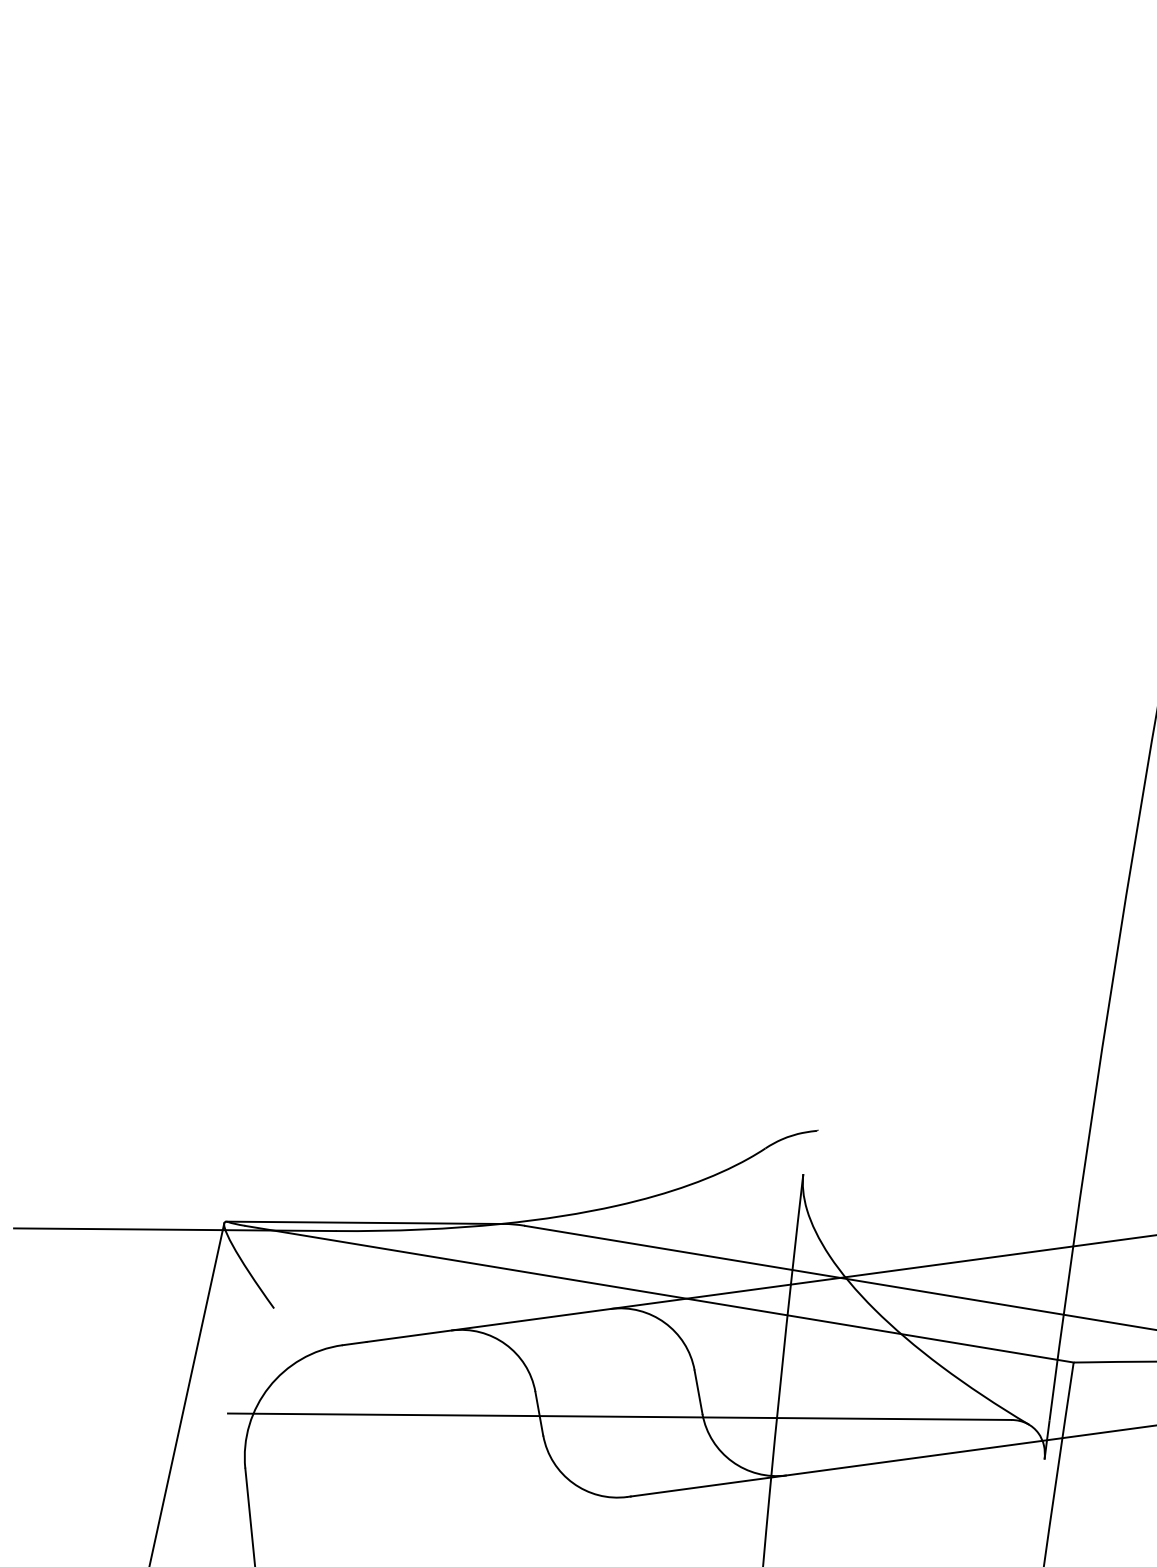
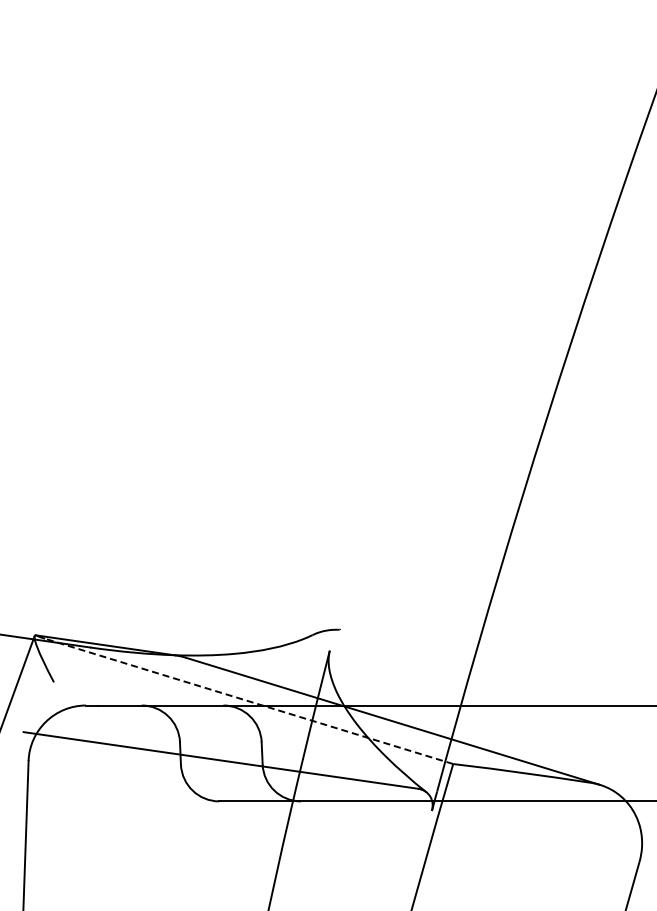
line: (658, 1294) -> (248, 701), solid -> dashed

